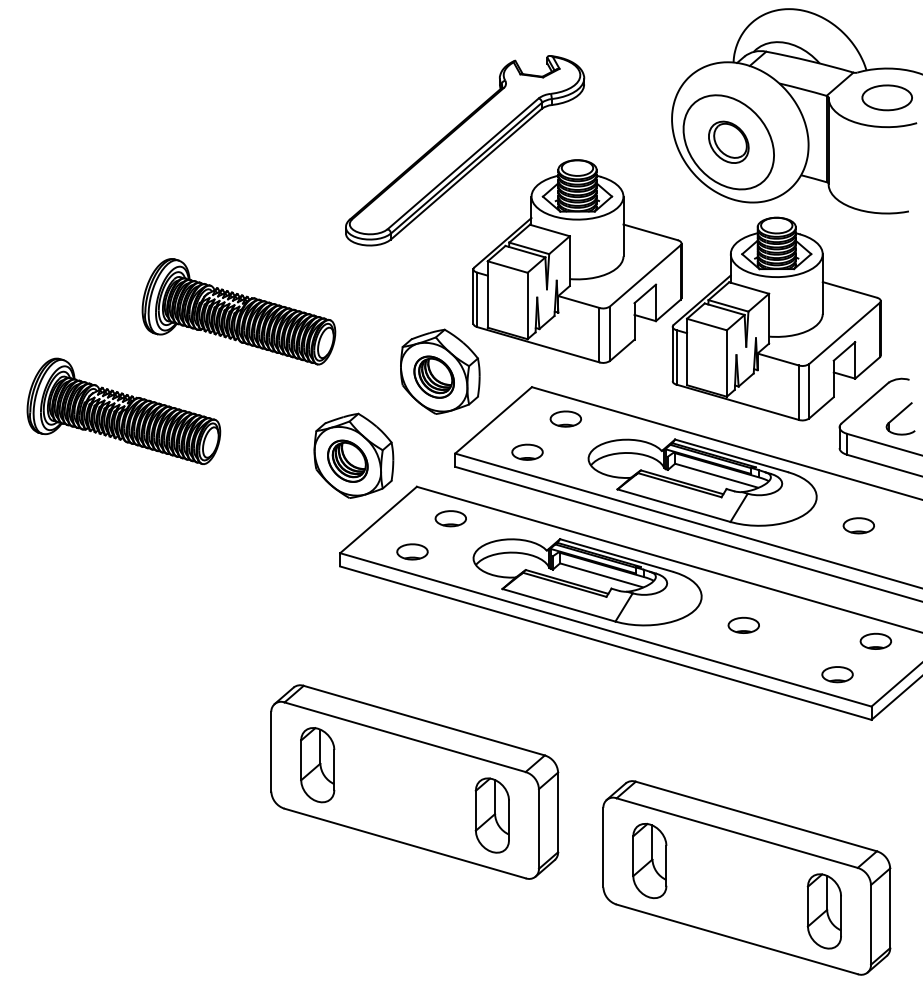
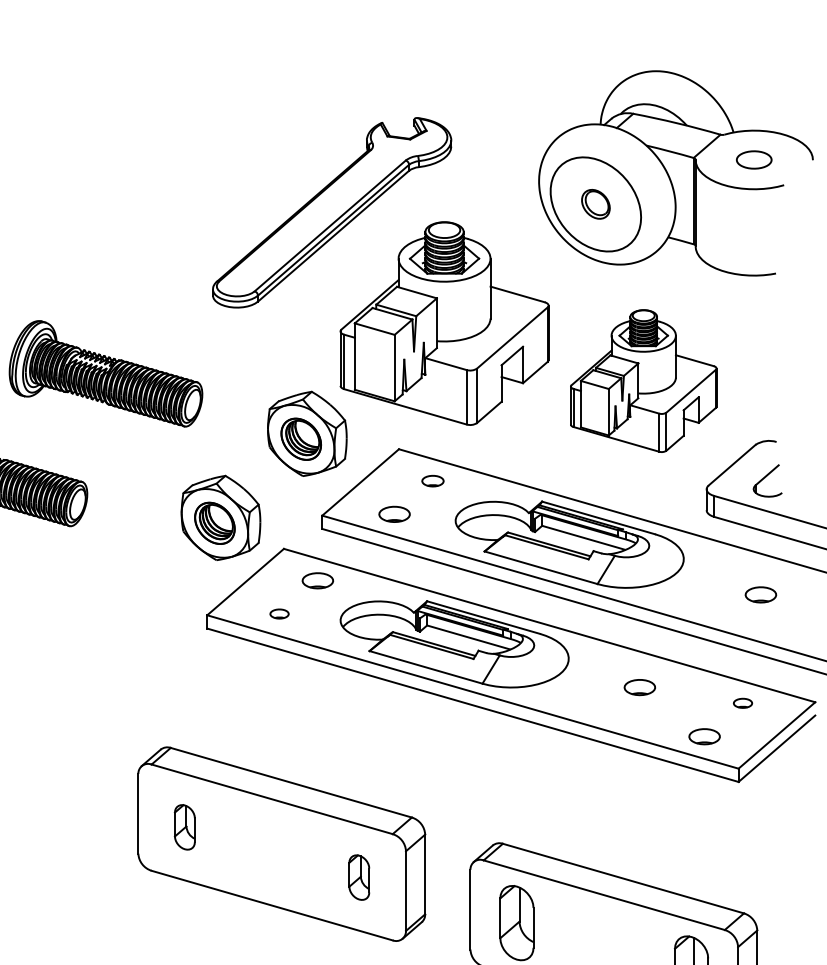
part: (886, 97) -> (753, 159), size x0.7
part: (728, 141) -> (595, 203), size x0.7
part: (776, 318) -> (643, 380), size x0.7
part: (565, 418) -> (432, 480), size x0.7
part: (858, 525) -> (760, 594), moved
part: (412, 551) -> (279, 613), size x0.6
part: (743, 624) -> (639, 686), moved
part: (875, 640) -> (742, 702), size x0.6
part: (317, 765) -> (184, 827), size x0.6
part: (491, 815) -> (358, 877), size x0.6

